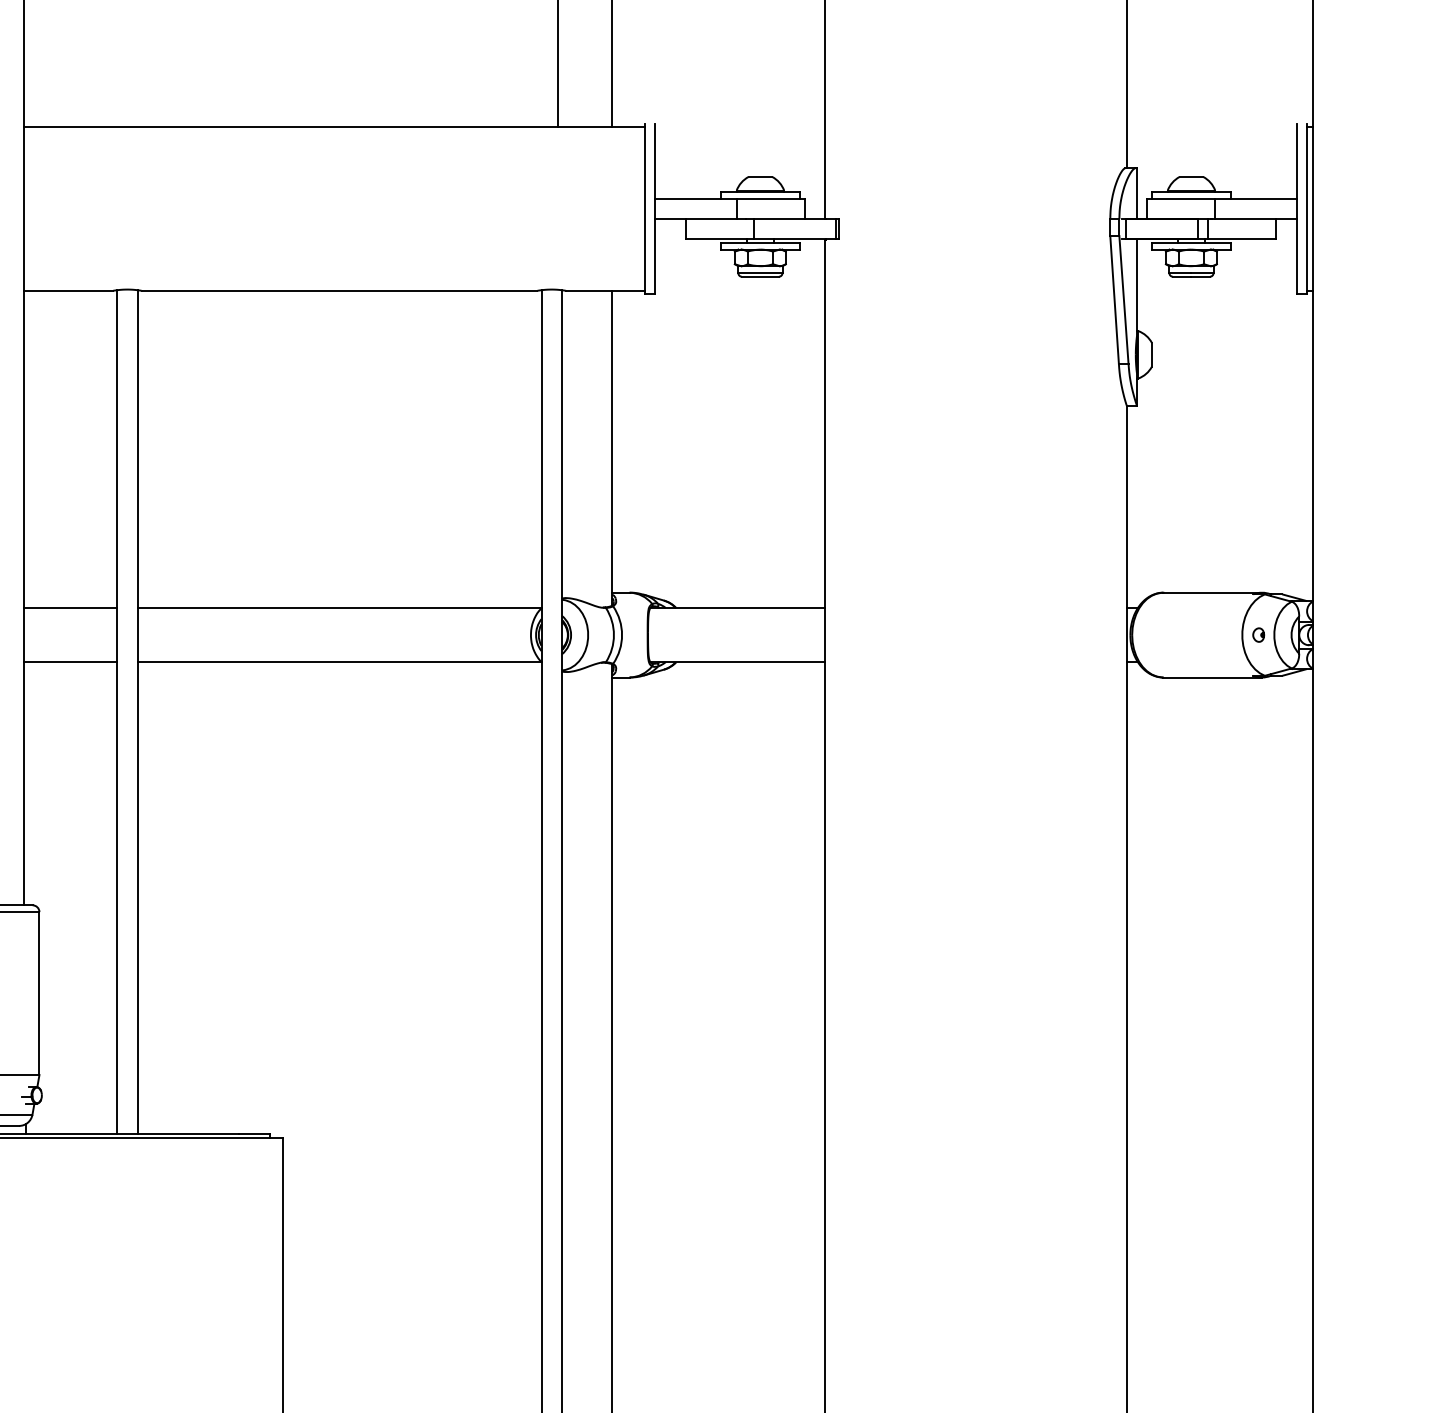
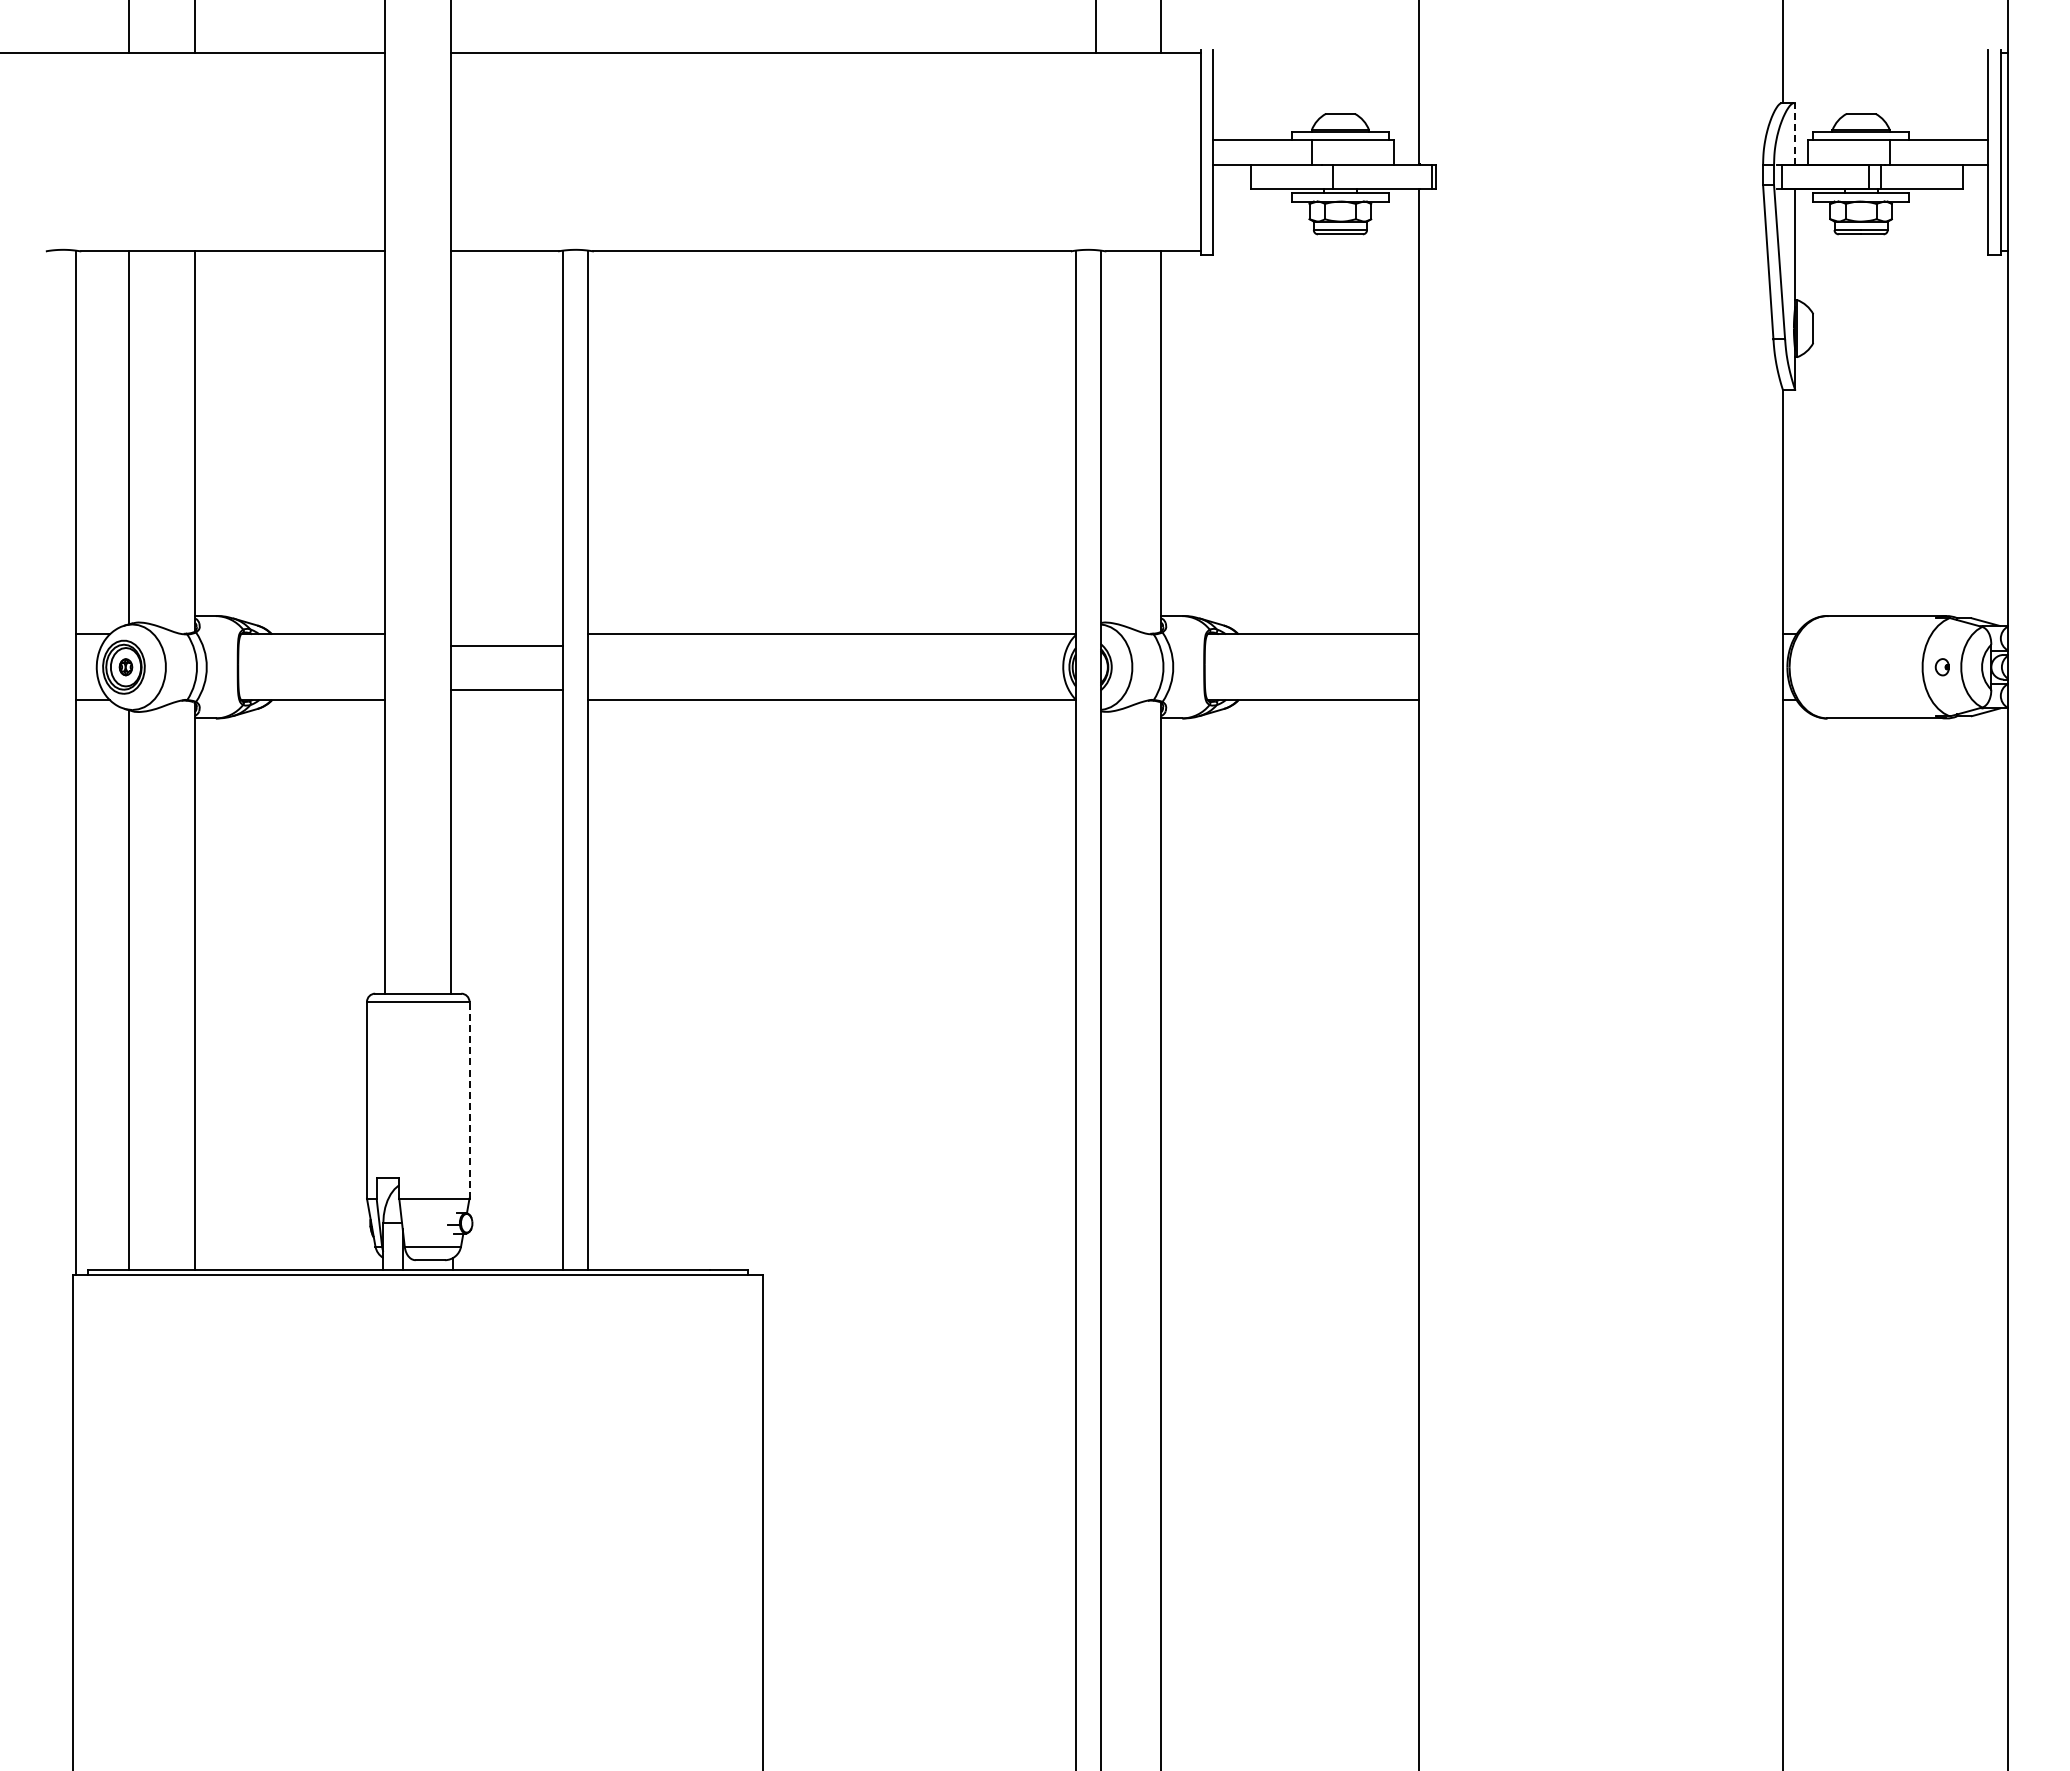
line: (1137, 193) -> (1795, 133), solid -> dashed
line: (70, 608) -> (507, 690), moved
line: (70, 662) -> (507, 646), moved
line: (39, 992) -> (469, 1099), solid -> dashed

